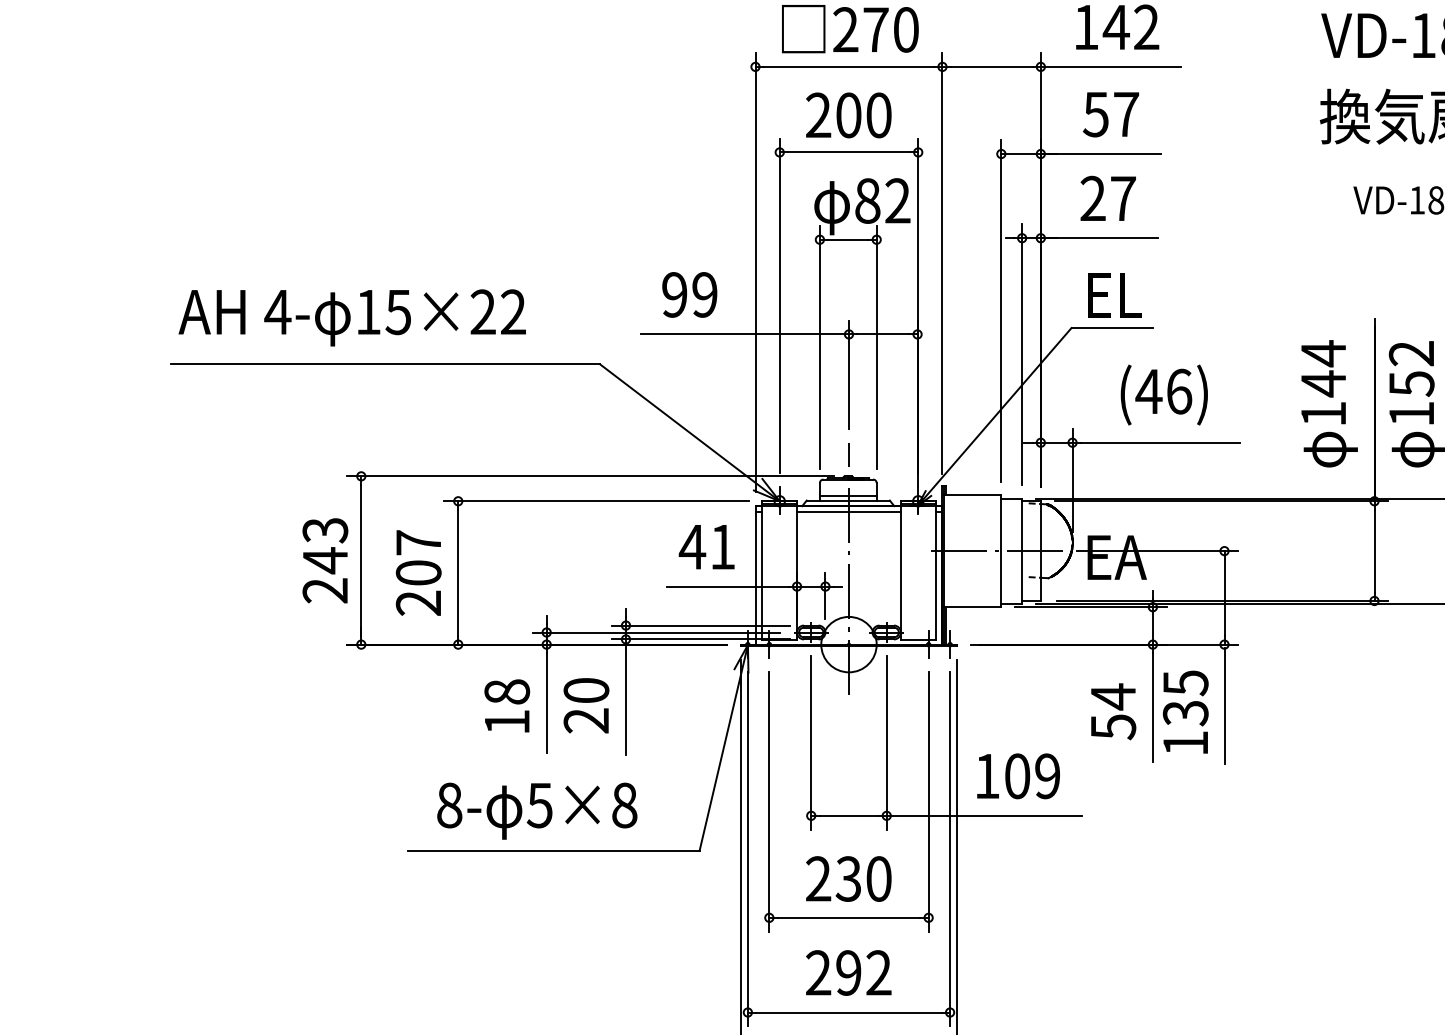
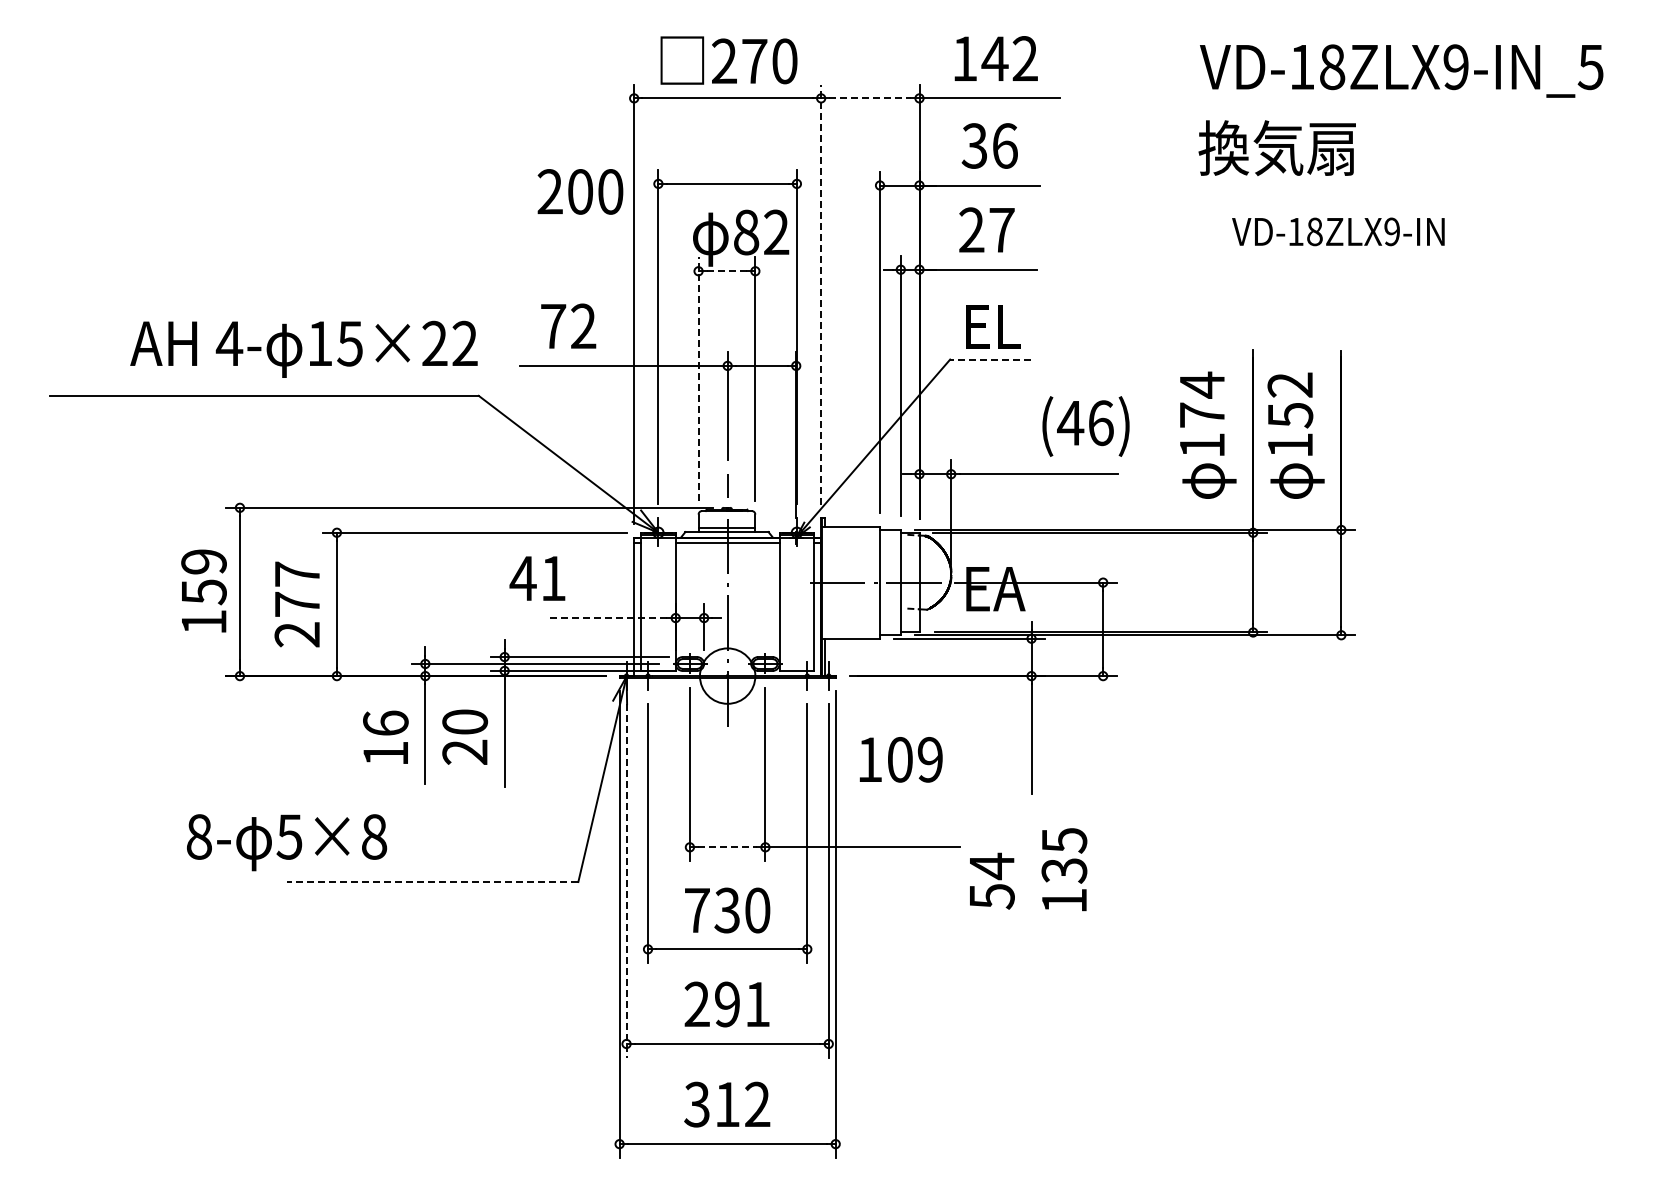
line: (991, 67) -> (870, 98), solid -> dashed
text: (1110, 114) -> (989, 145), 57 -> 36
text: (848, 115) -> (580, 191), moved
line: (847, 240) -> (726, 271), solid -> dashed
line: (942, 263) -> (821, 294), solid -> dashed
text: (689, 295) -> (568, 326), 99 -> 72
text: (351, 317) -> (303, 348), moved
line: (1111, 328) -> (990, 359), solid -> dashed
line: (819, 348) -> (698, 379), solid -> dashed
text: (1323, 384) -> (1202, 415), 144 -> 174
text: (1163, 395) -> (1085, 426), moved
text: (706, 547) -> (537, 578), moved
text: (324, 560) -> (203, 591), 243 -> 159
text: (418, 572) -> (297, 603), 207 -> 277
line: (727, 587) -> (606, 618), solid -> dashed
text: (506, 691) -> (385, 722), 18 -> 16
line: (1224, 706) -> (1103, 737), removed
text: (1113, 711) -> (992, 880), moved
text: (1185, 712) -> (1064, 869), moved
text: (1017, 776) -> (900, 759), moved
text: (537, 811) -> (287, 842), moved
line: (849, 816) -> (728, 847), solid -> dashed
line: (747, 850) -> (626, 881), solid -> dashed
line: (553, 851) -> (432, 882), solid -> dashed
text: (817, 878) -> (696, 909), 230 -> 730
text: (878, 972) -> (757, 1003), 292 -> 291

